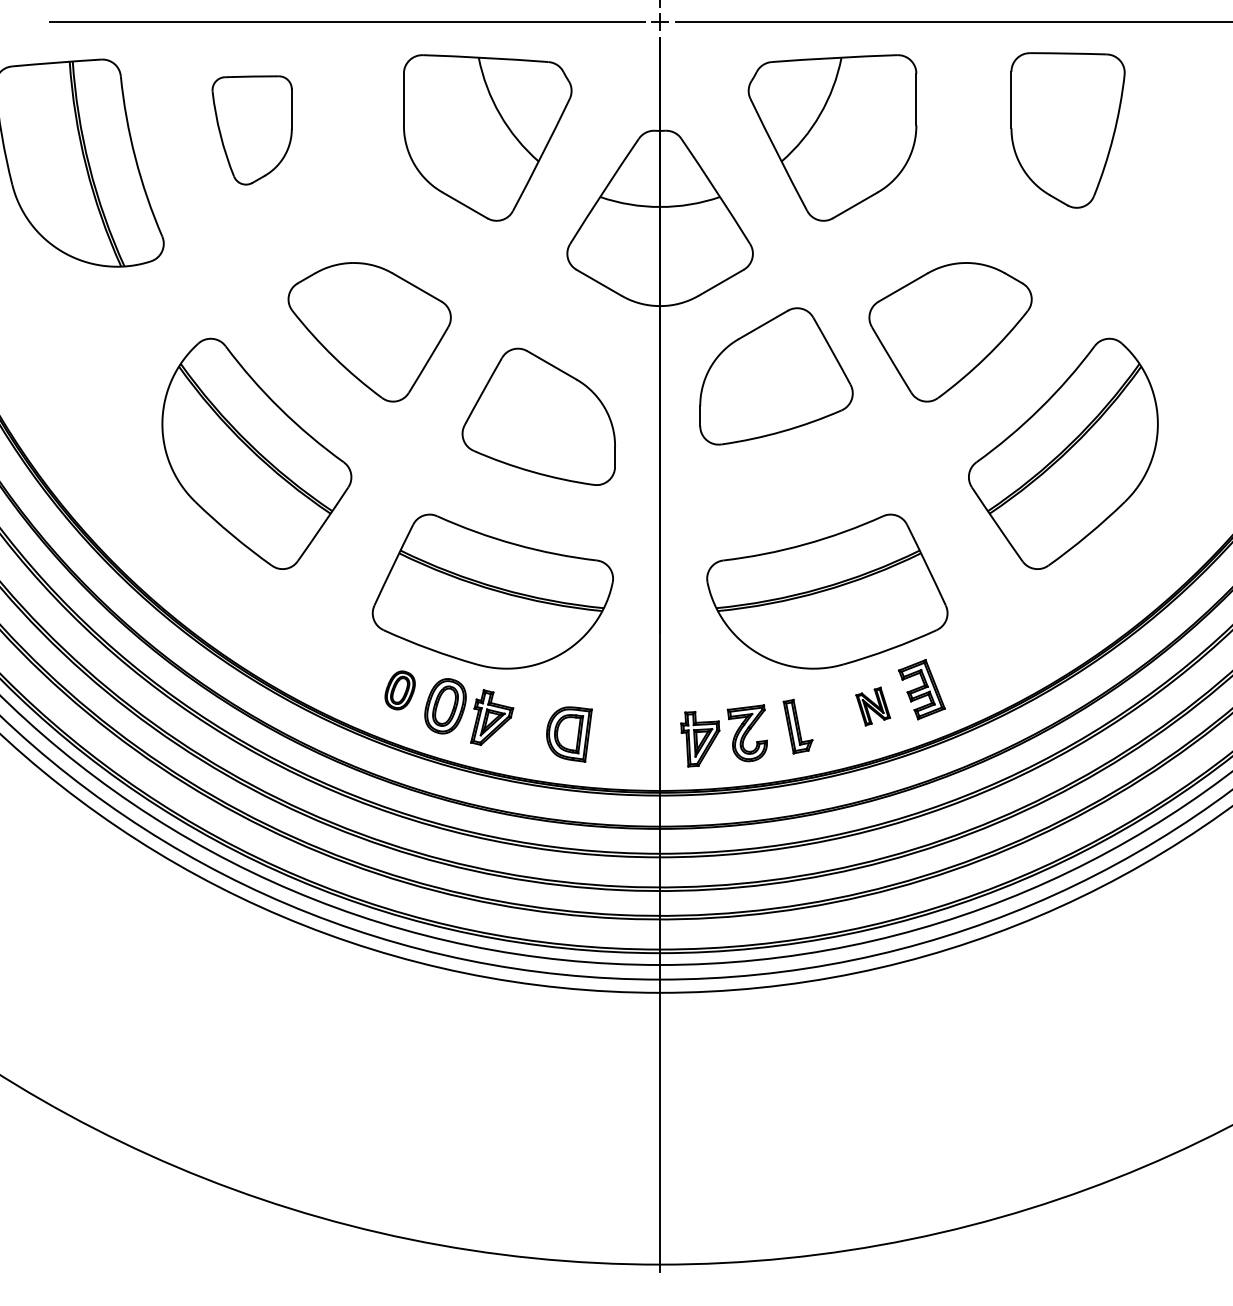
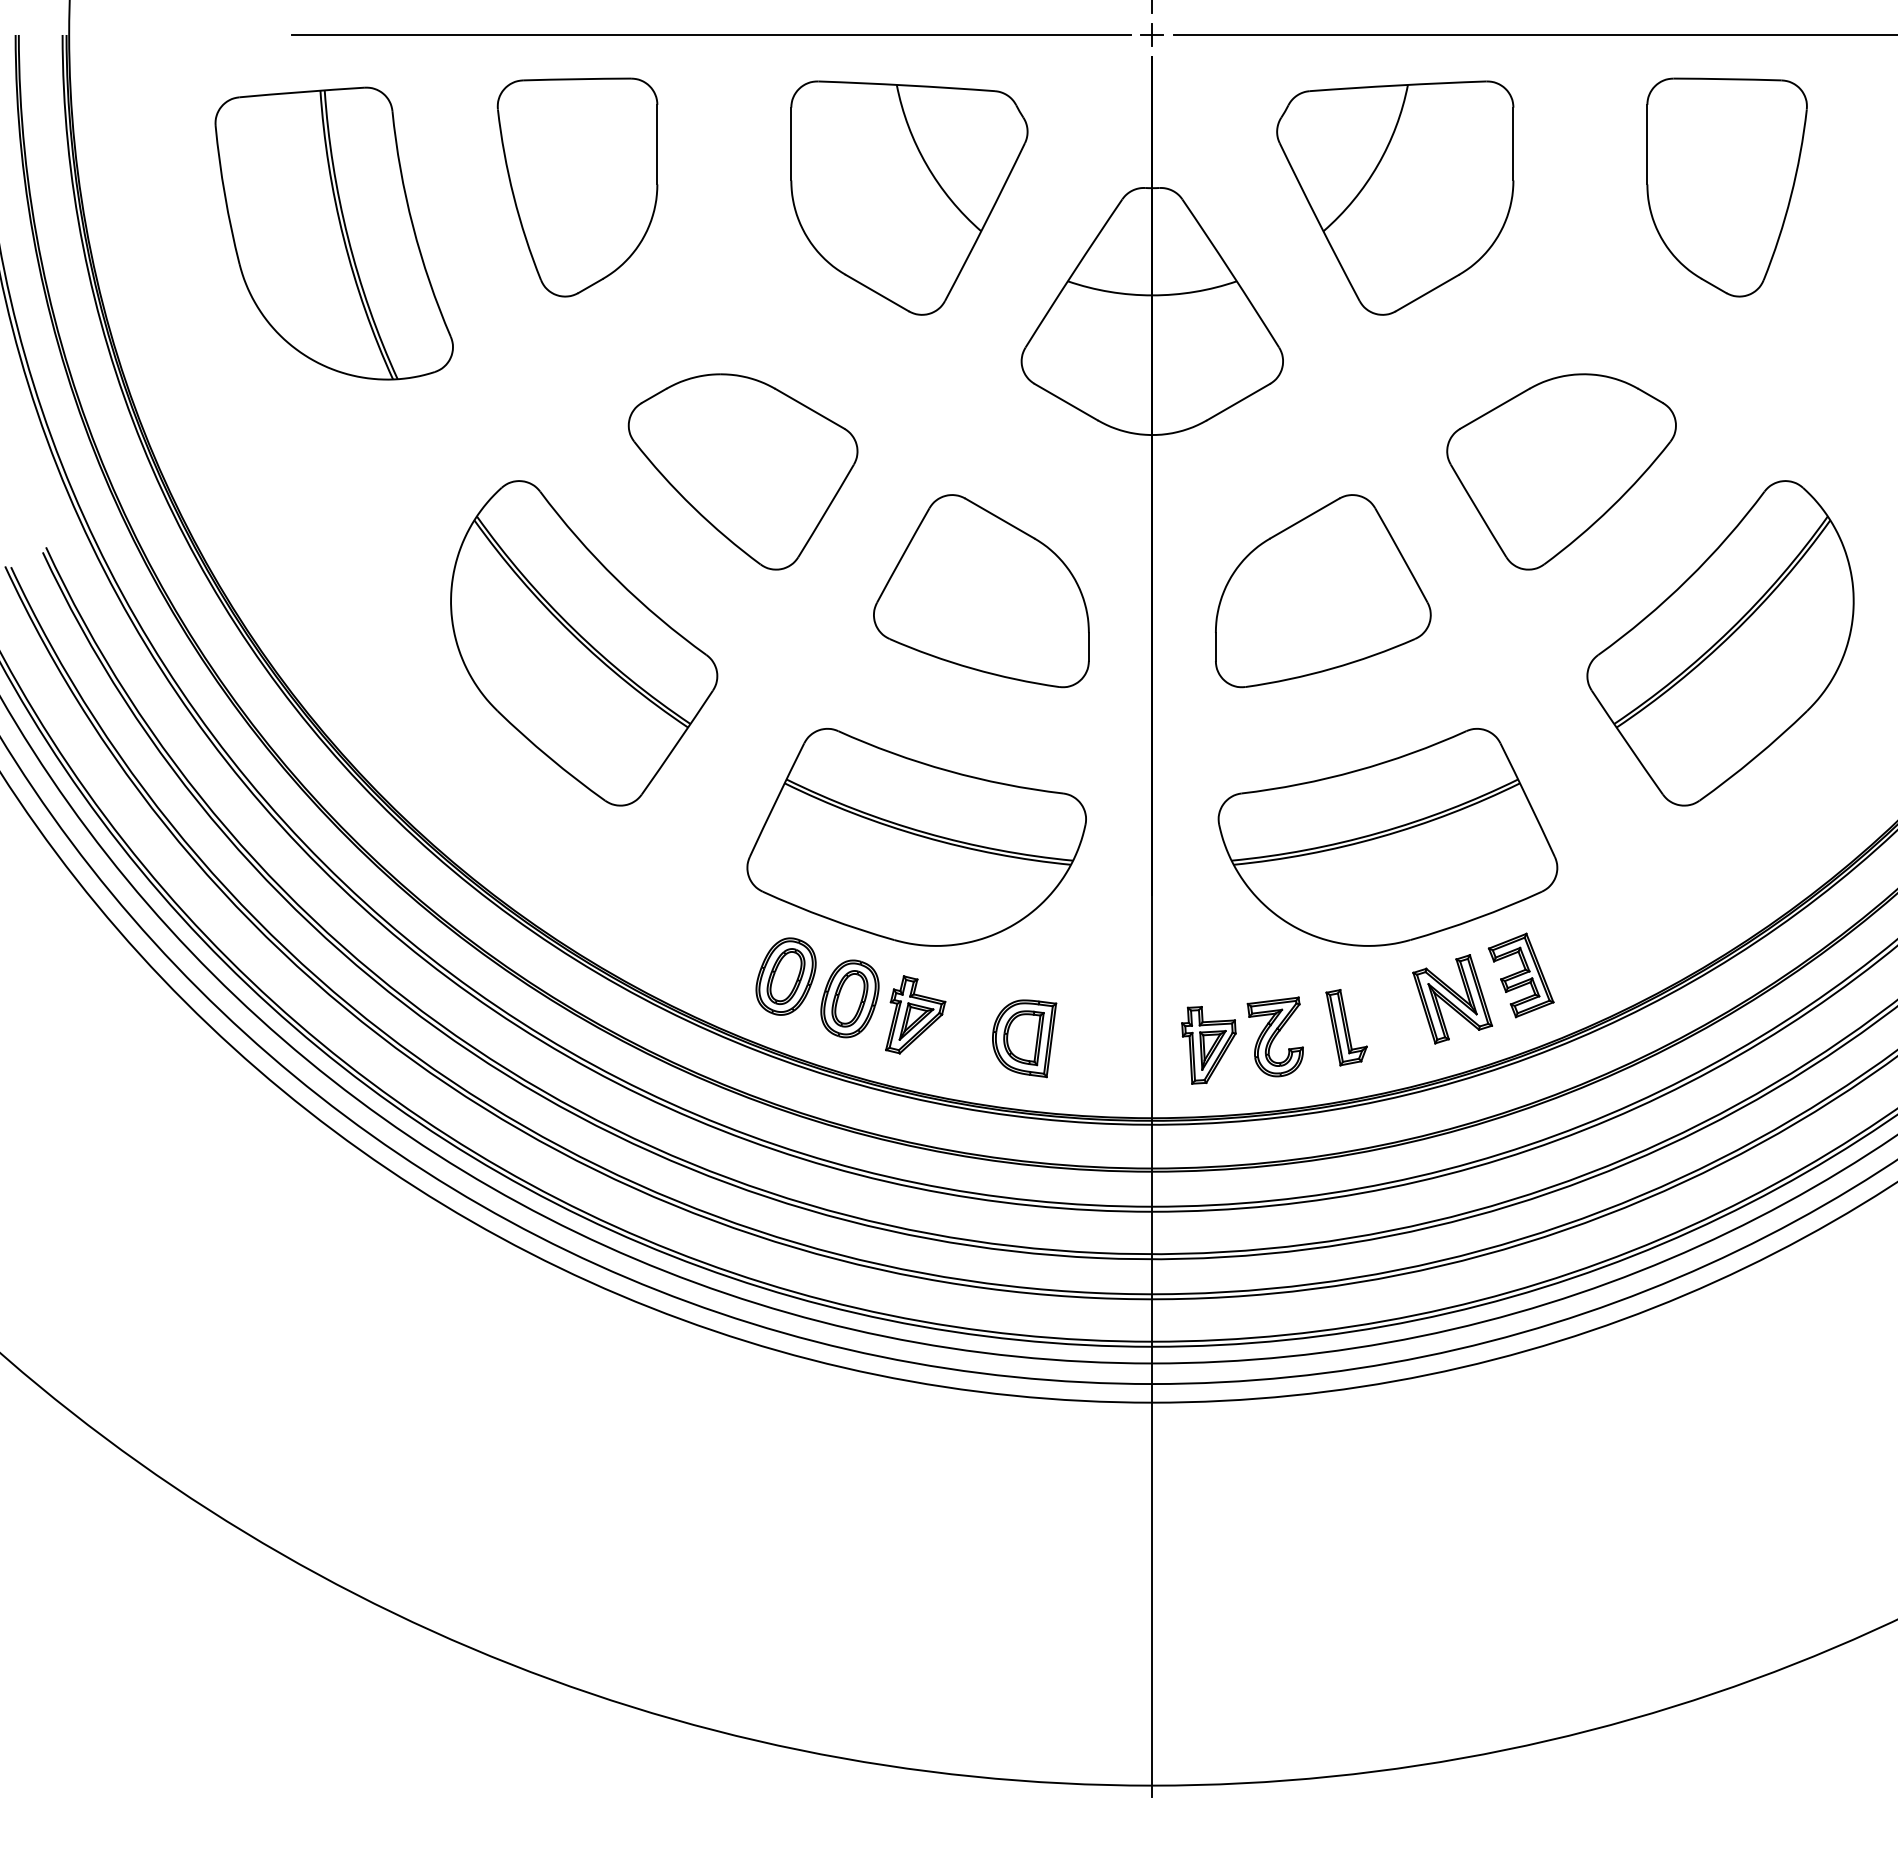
part: (252, 130) -> (577, 187), size x1.43
part: (776, 376) -> (1323, 591), moved
part: (399, 690) -> (785, 976), size x1.43
part: (873, 706) -> (1452, 999), size x1.67

